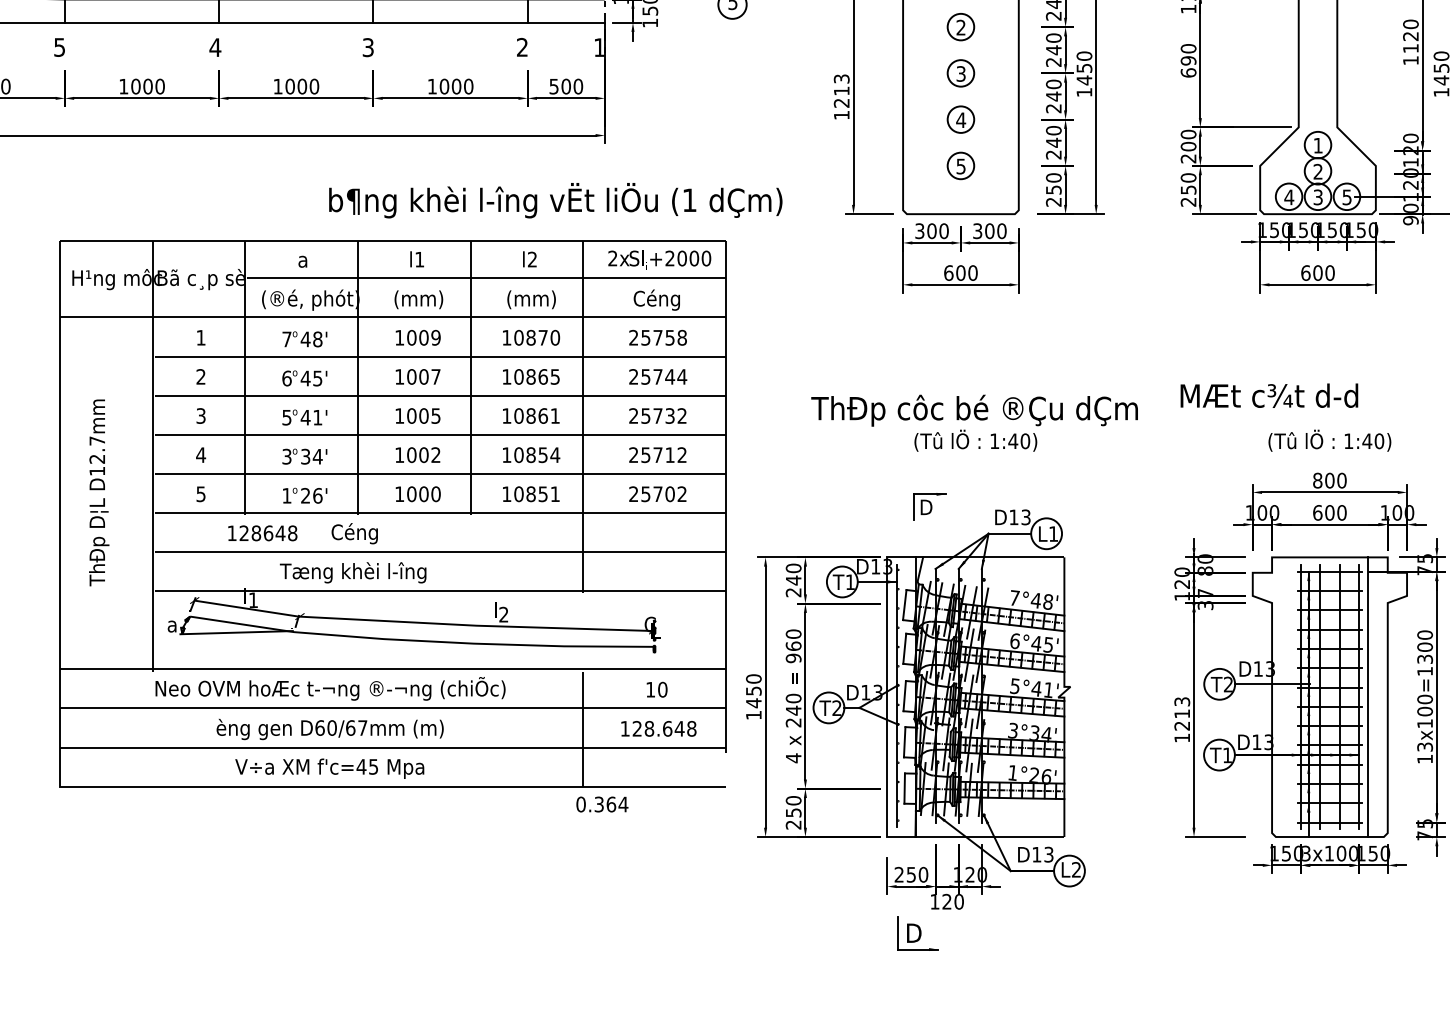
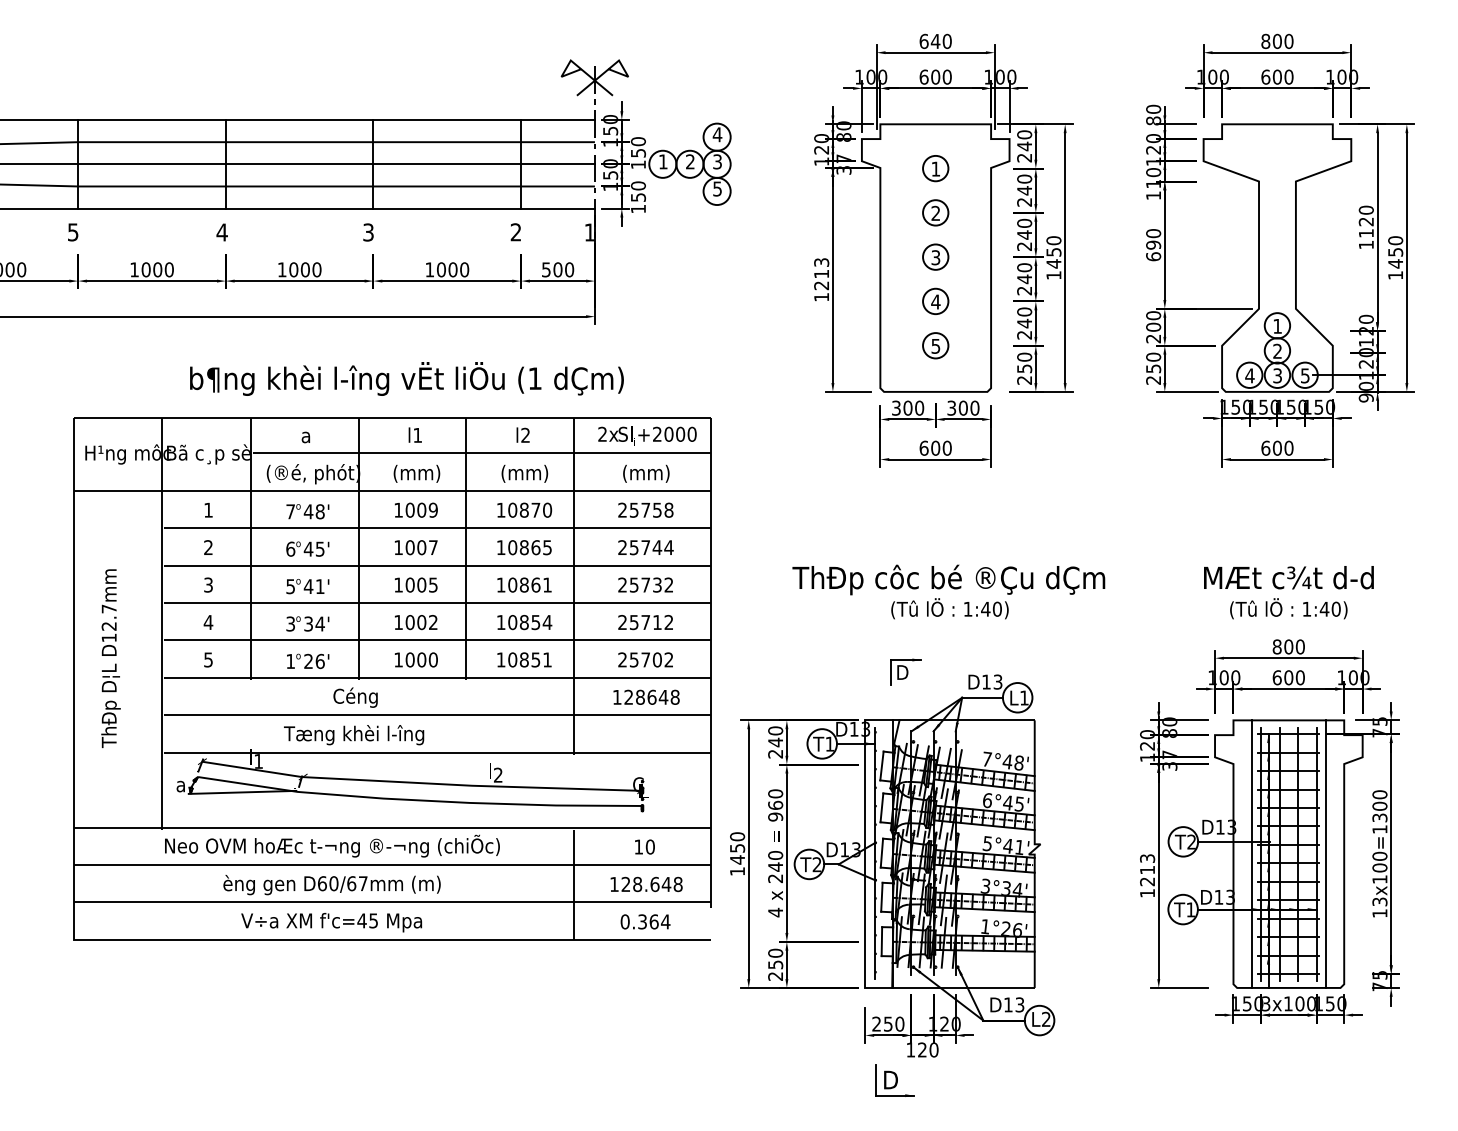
text: (555, 200) -> (406, 378), moved
text: (657, 300) -> (645, 474), Céng -> (mm)
text: (1268, 395) -> (1288, 577), moved
text: (262, 532) -> (646, 696), moved
line: (1290, 696) -> (1251, 853), added
text: (602, 804) -> (645, 921), moved

